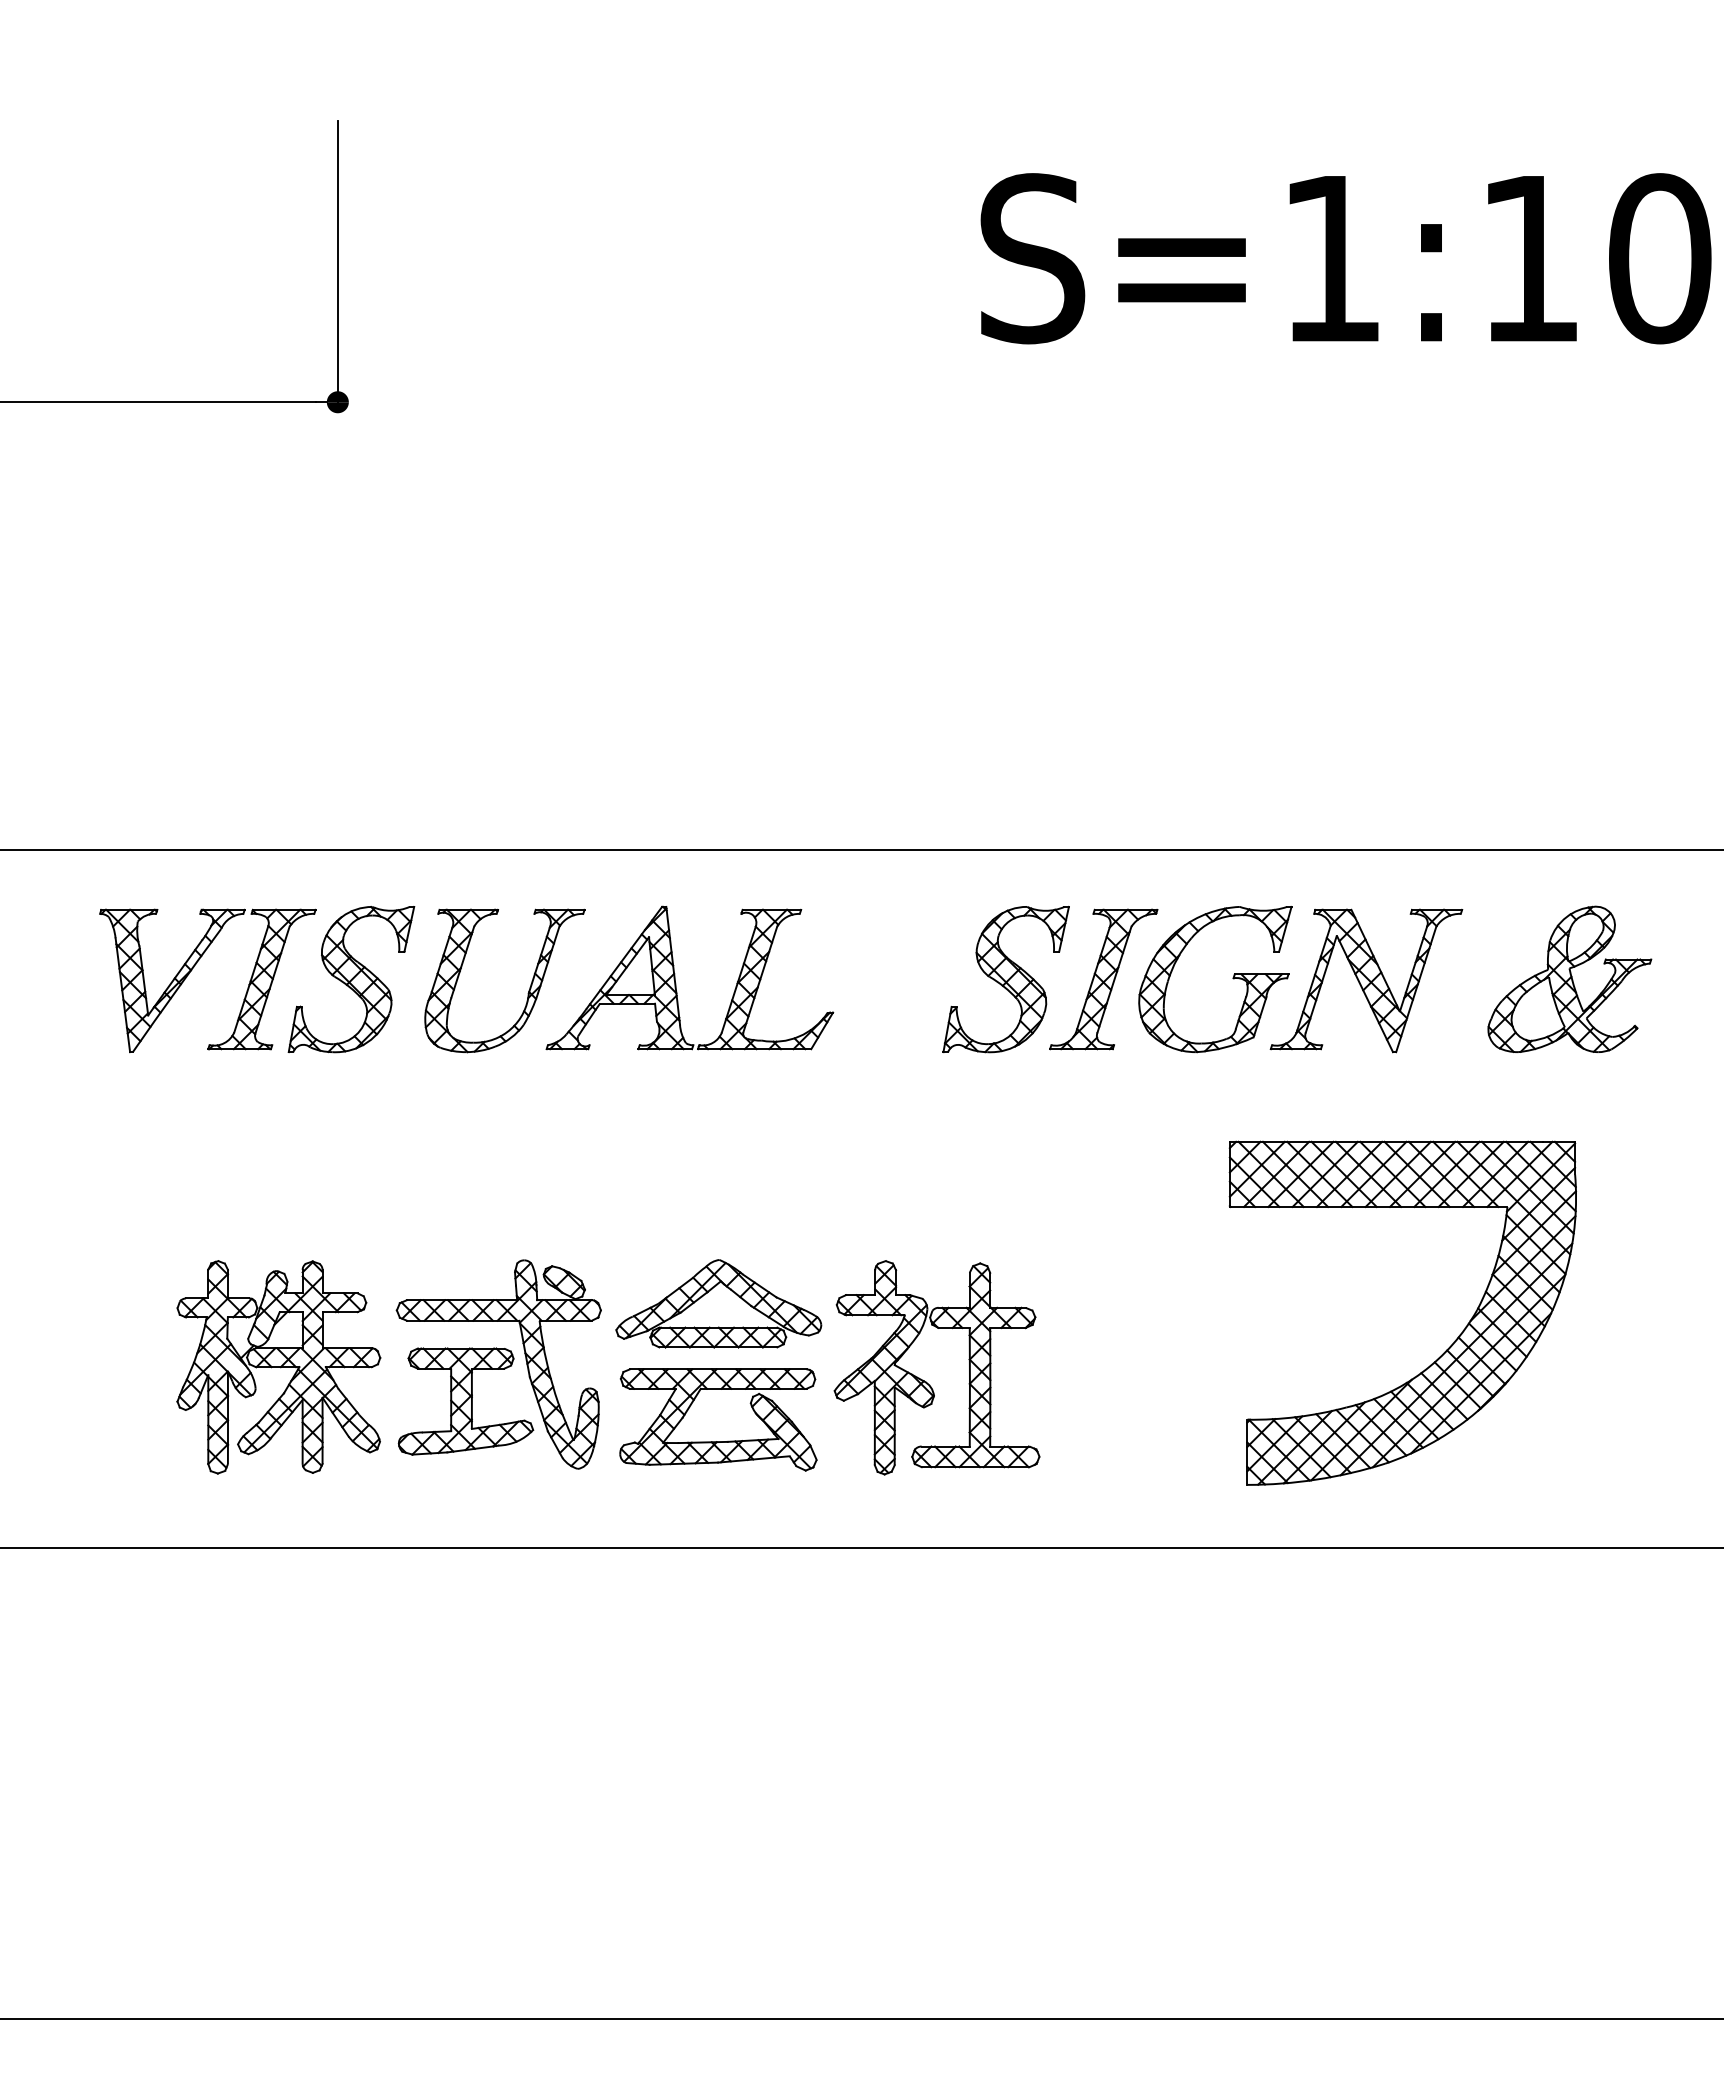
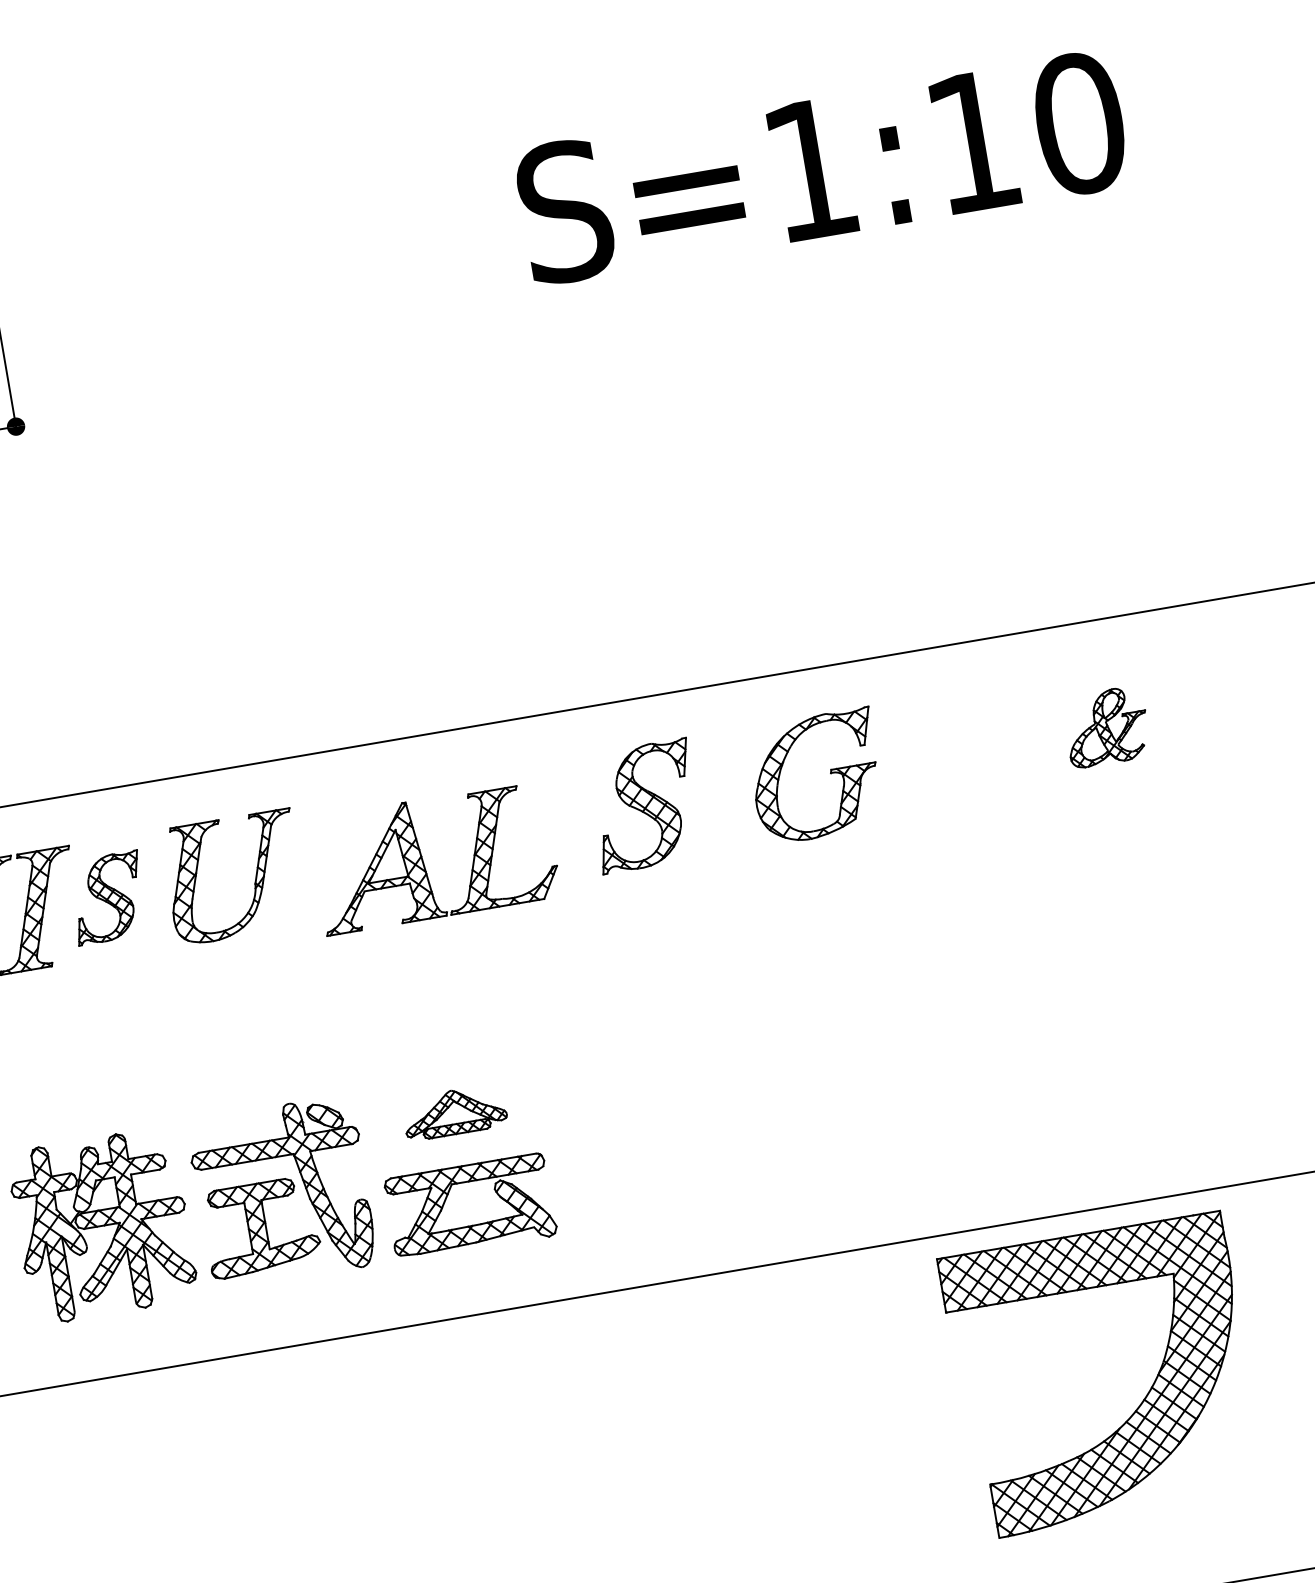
part: (675, 977) -> (422, 859), moved
part: (1569, 978) -> (1106, 726), size x0.6
part: (351, 979) -> (108, 897), size x0.7
part: (1103, 979) -> (724, 792), removed
part: (1366, 980) -> (940, 756), removed
part: (718, 1303) -> (454, 1112), size x0.6
part: (1443, 1352) -> (1141, 1401), moved
part: (926, 1381) -> (635, 1146), removed

